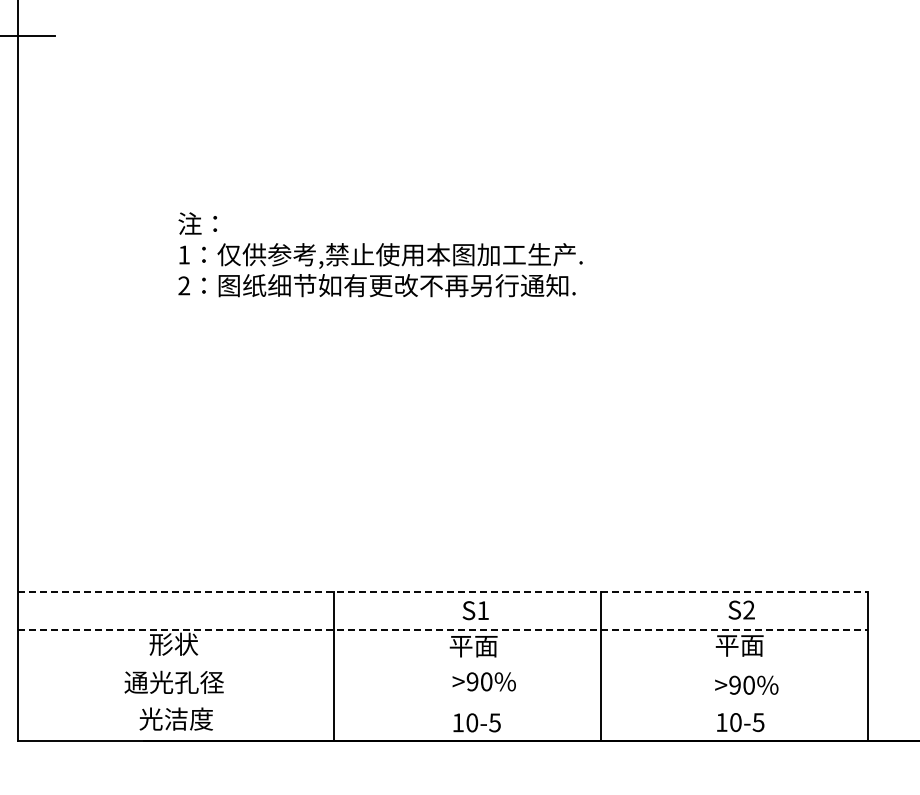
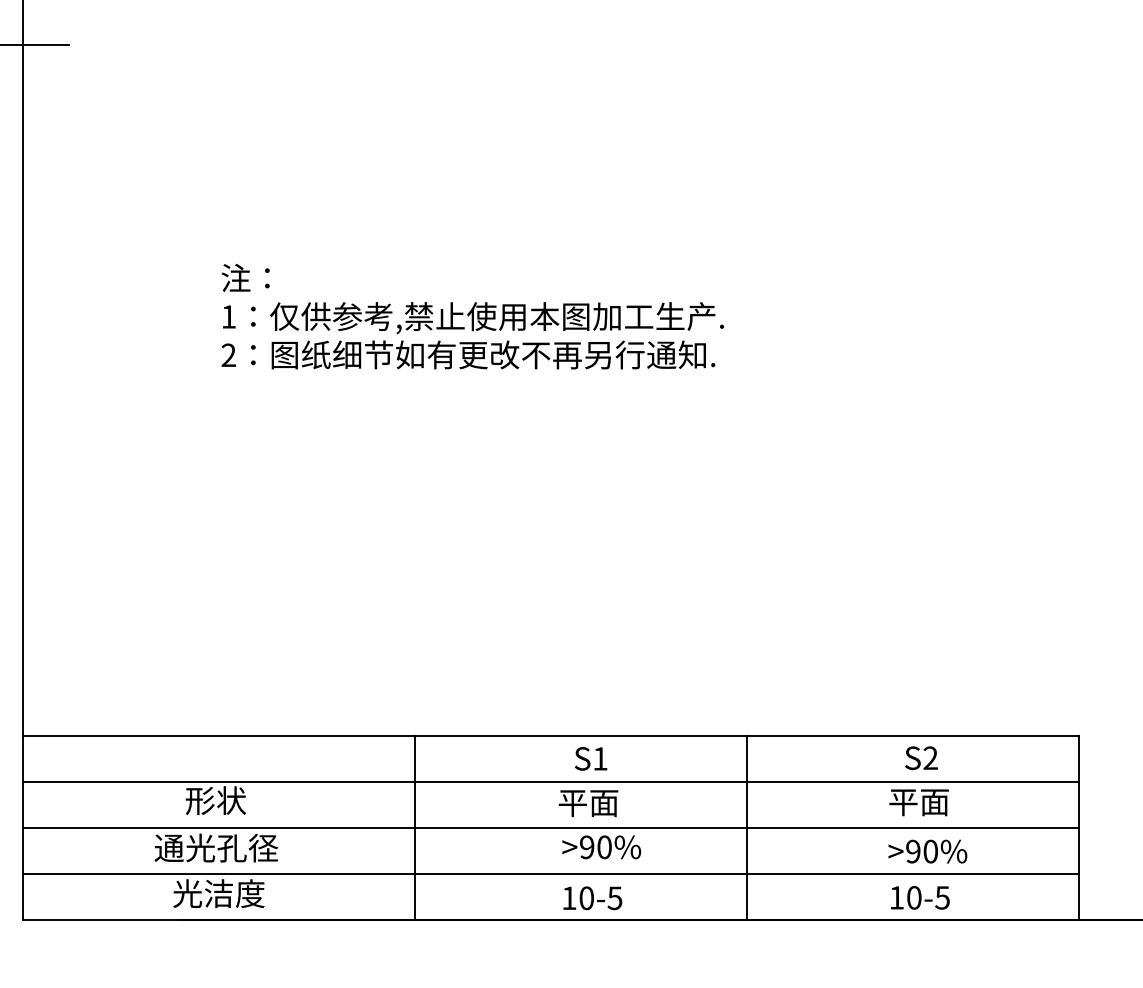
line: (443, 592) -> (550, 736), dashed -> solid
line: (443, 629) -> (550, 782), dashed -> solid
line: (443, 666) -> (550, 828), added
line: (443, 703) -> (550, 874), added

